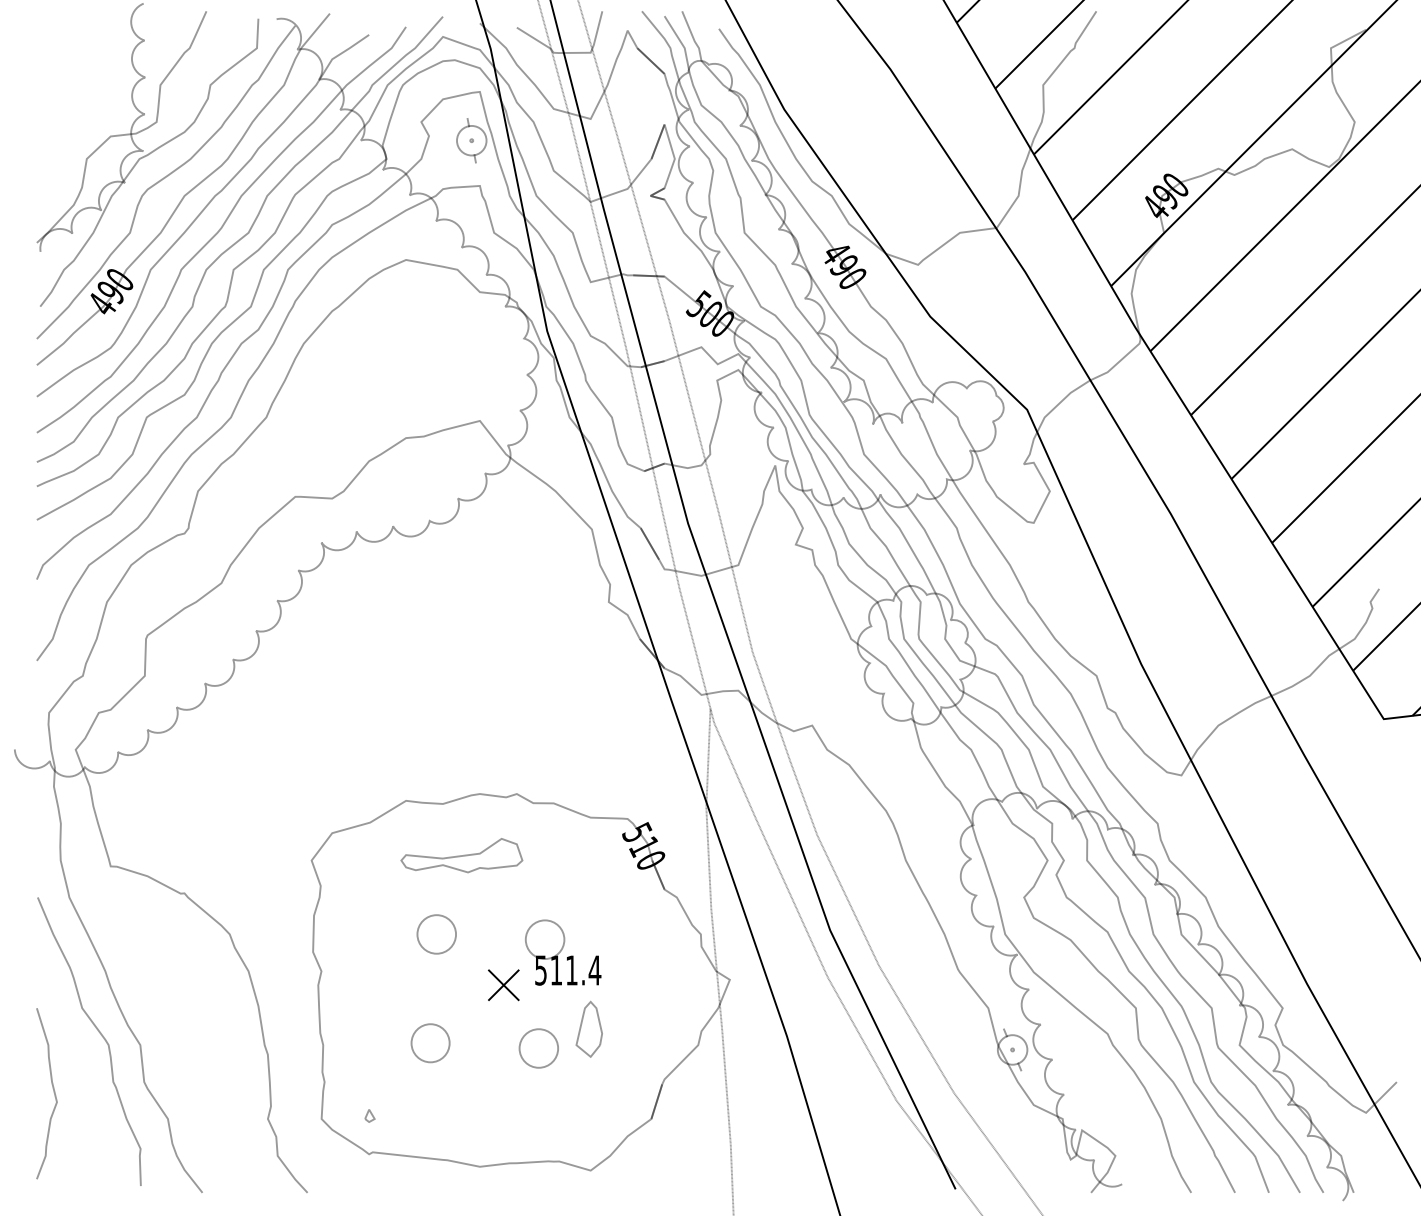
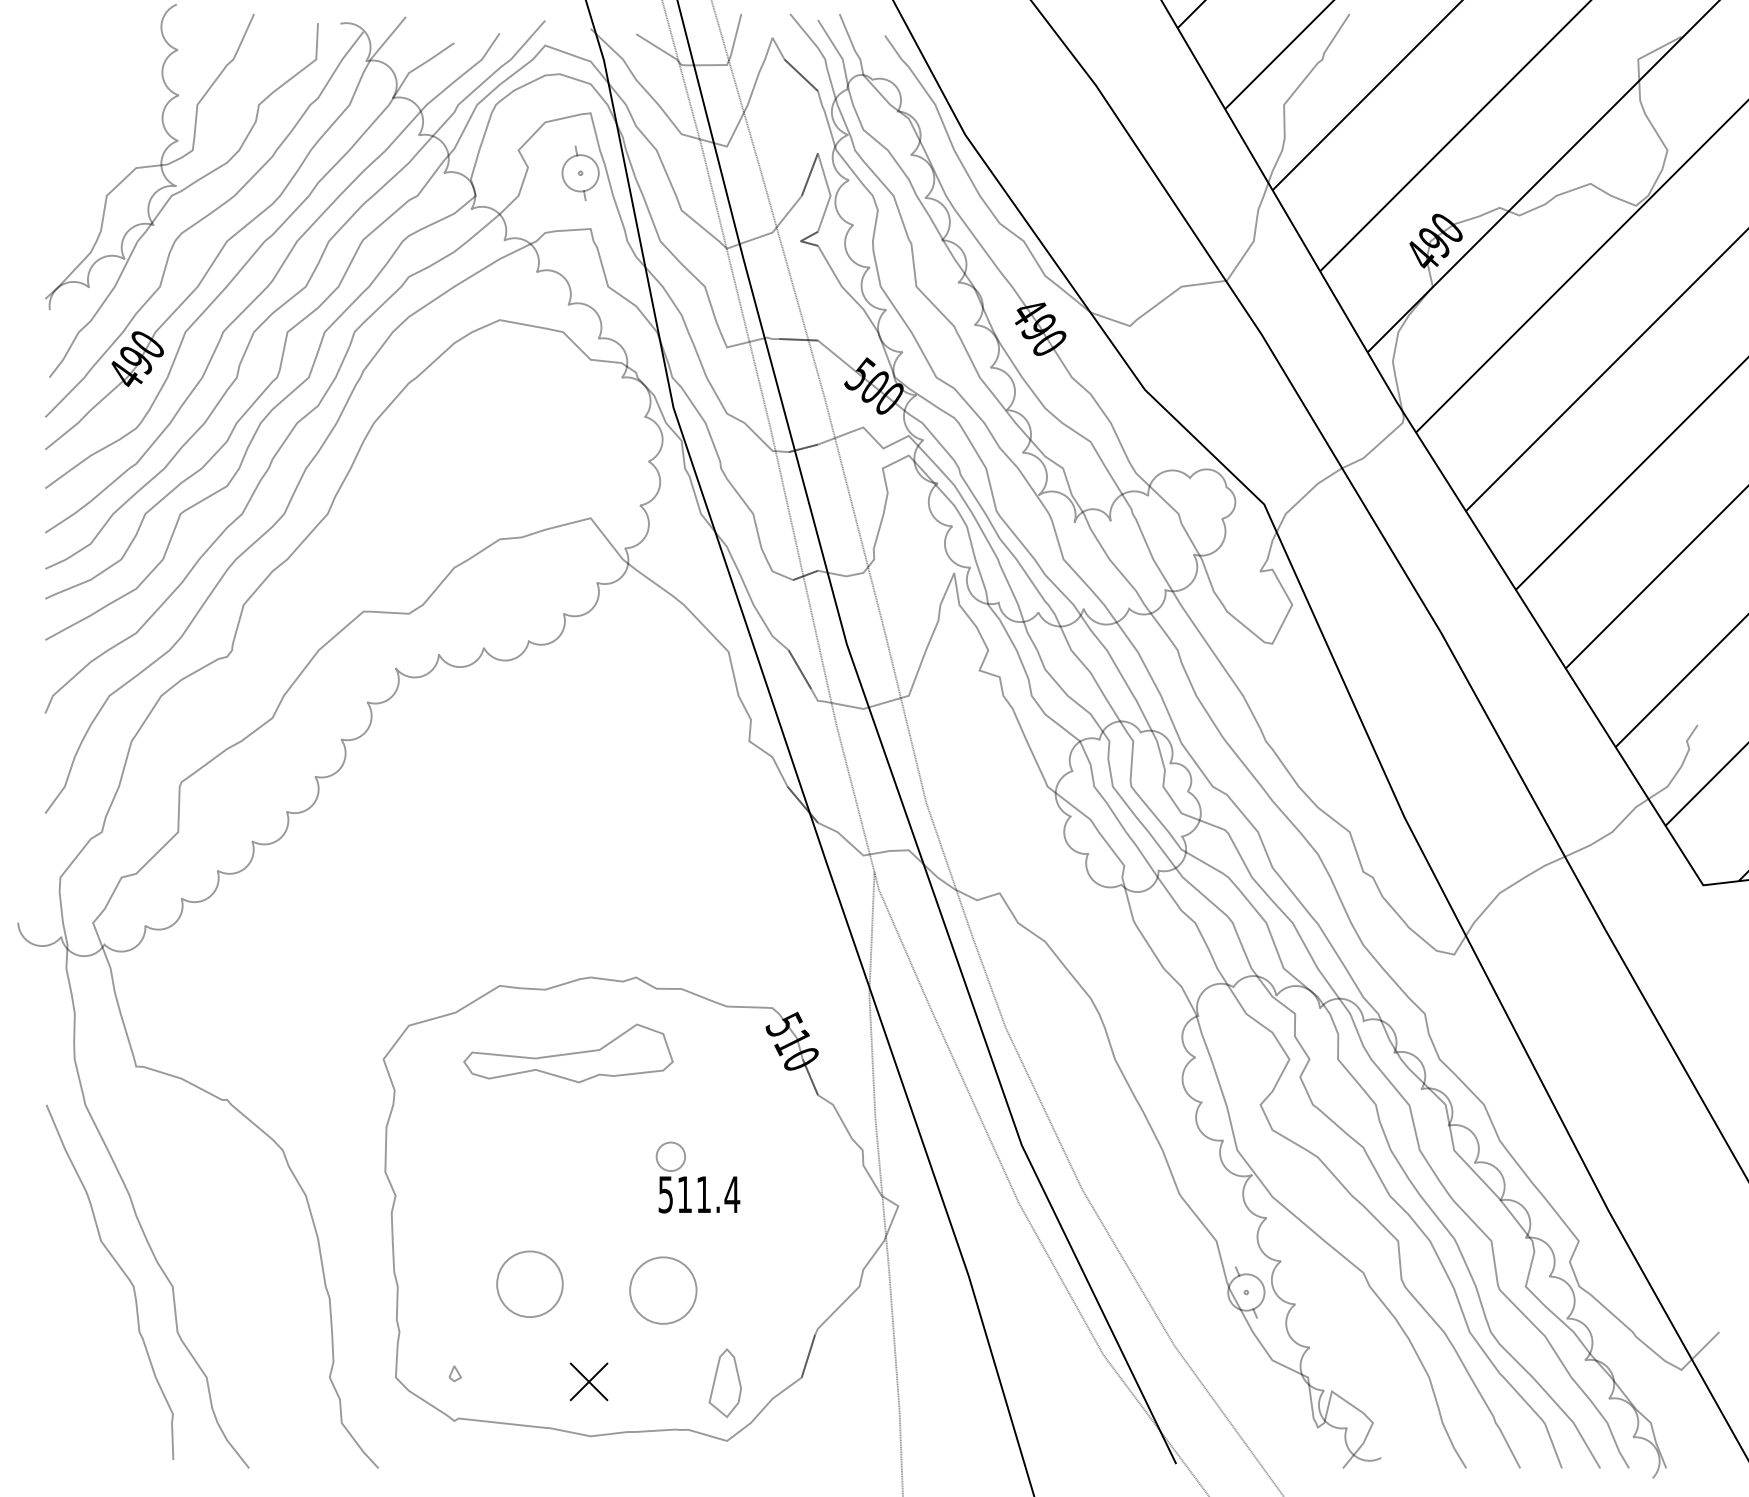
part: (461, 854) -> (568, 1052), size x1.4
circle: (436, 933) -> (537, 1149), removed
circle: (544, 939) -> (670, 1156), size x0.6
part: (503, 984) -> (588, 1381), moved
part: (588, 1028) -> (724, 1382), moved
circle: (430, 1042) -> (529, 1283), size x1.4
circle: (538, 1048) -> (662, 1290), size x1.4
curve: (53, 1090) -> (65, 1342), removed

